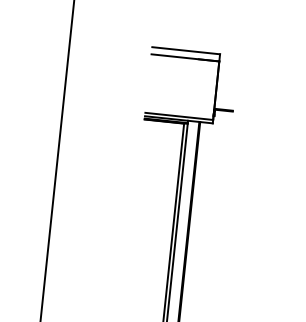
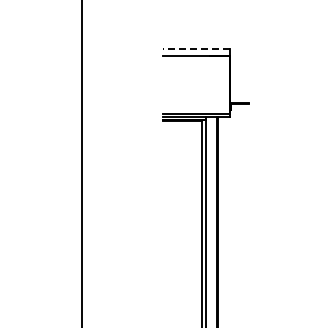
line: (185, 50) -> (196, 48), solid -> dashed

